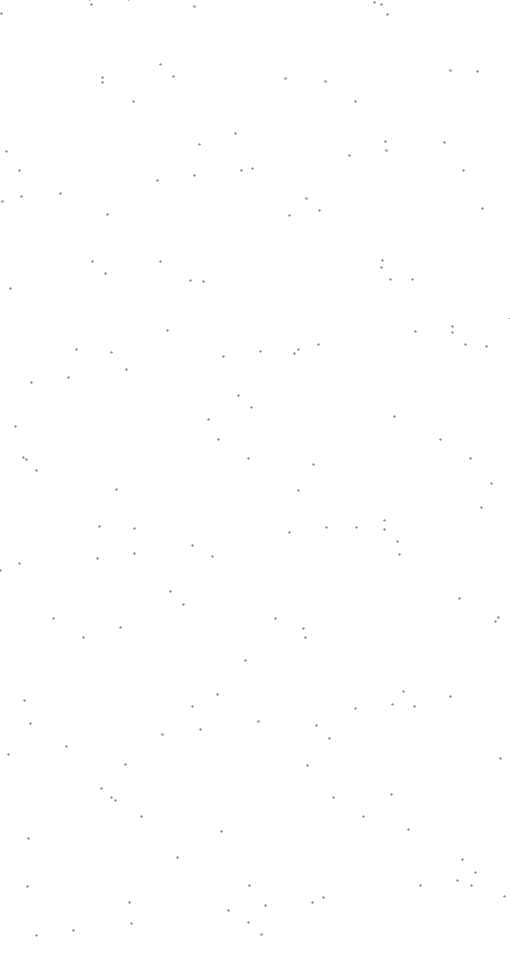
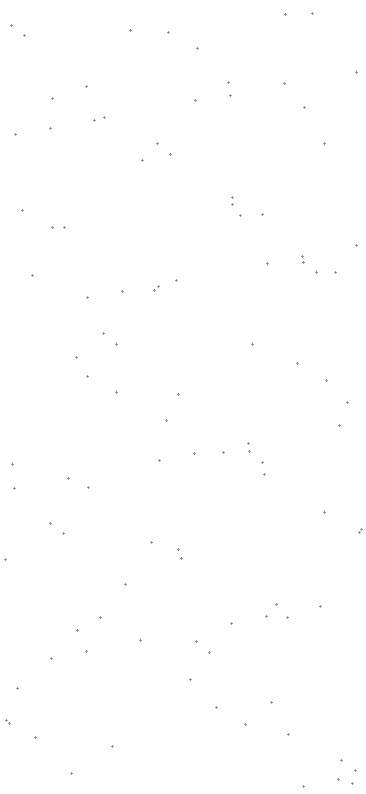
part: (385, 145) -> (228, 88), size x1.6

